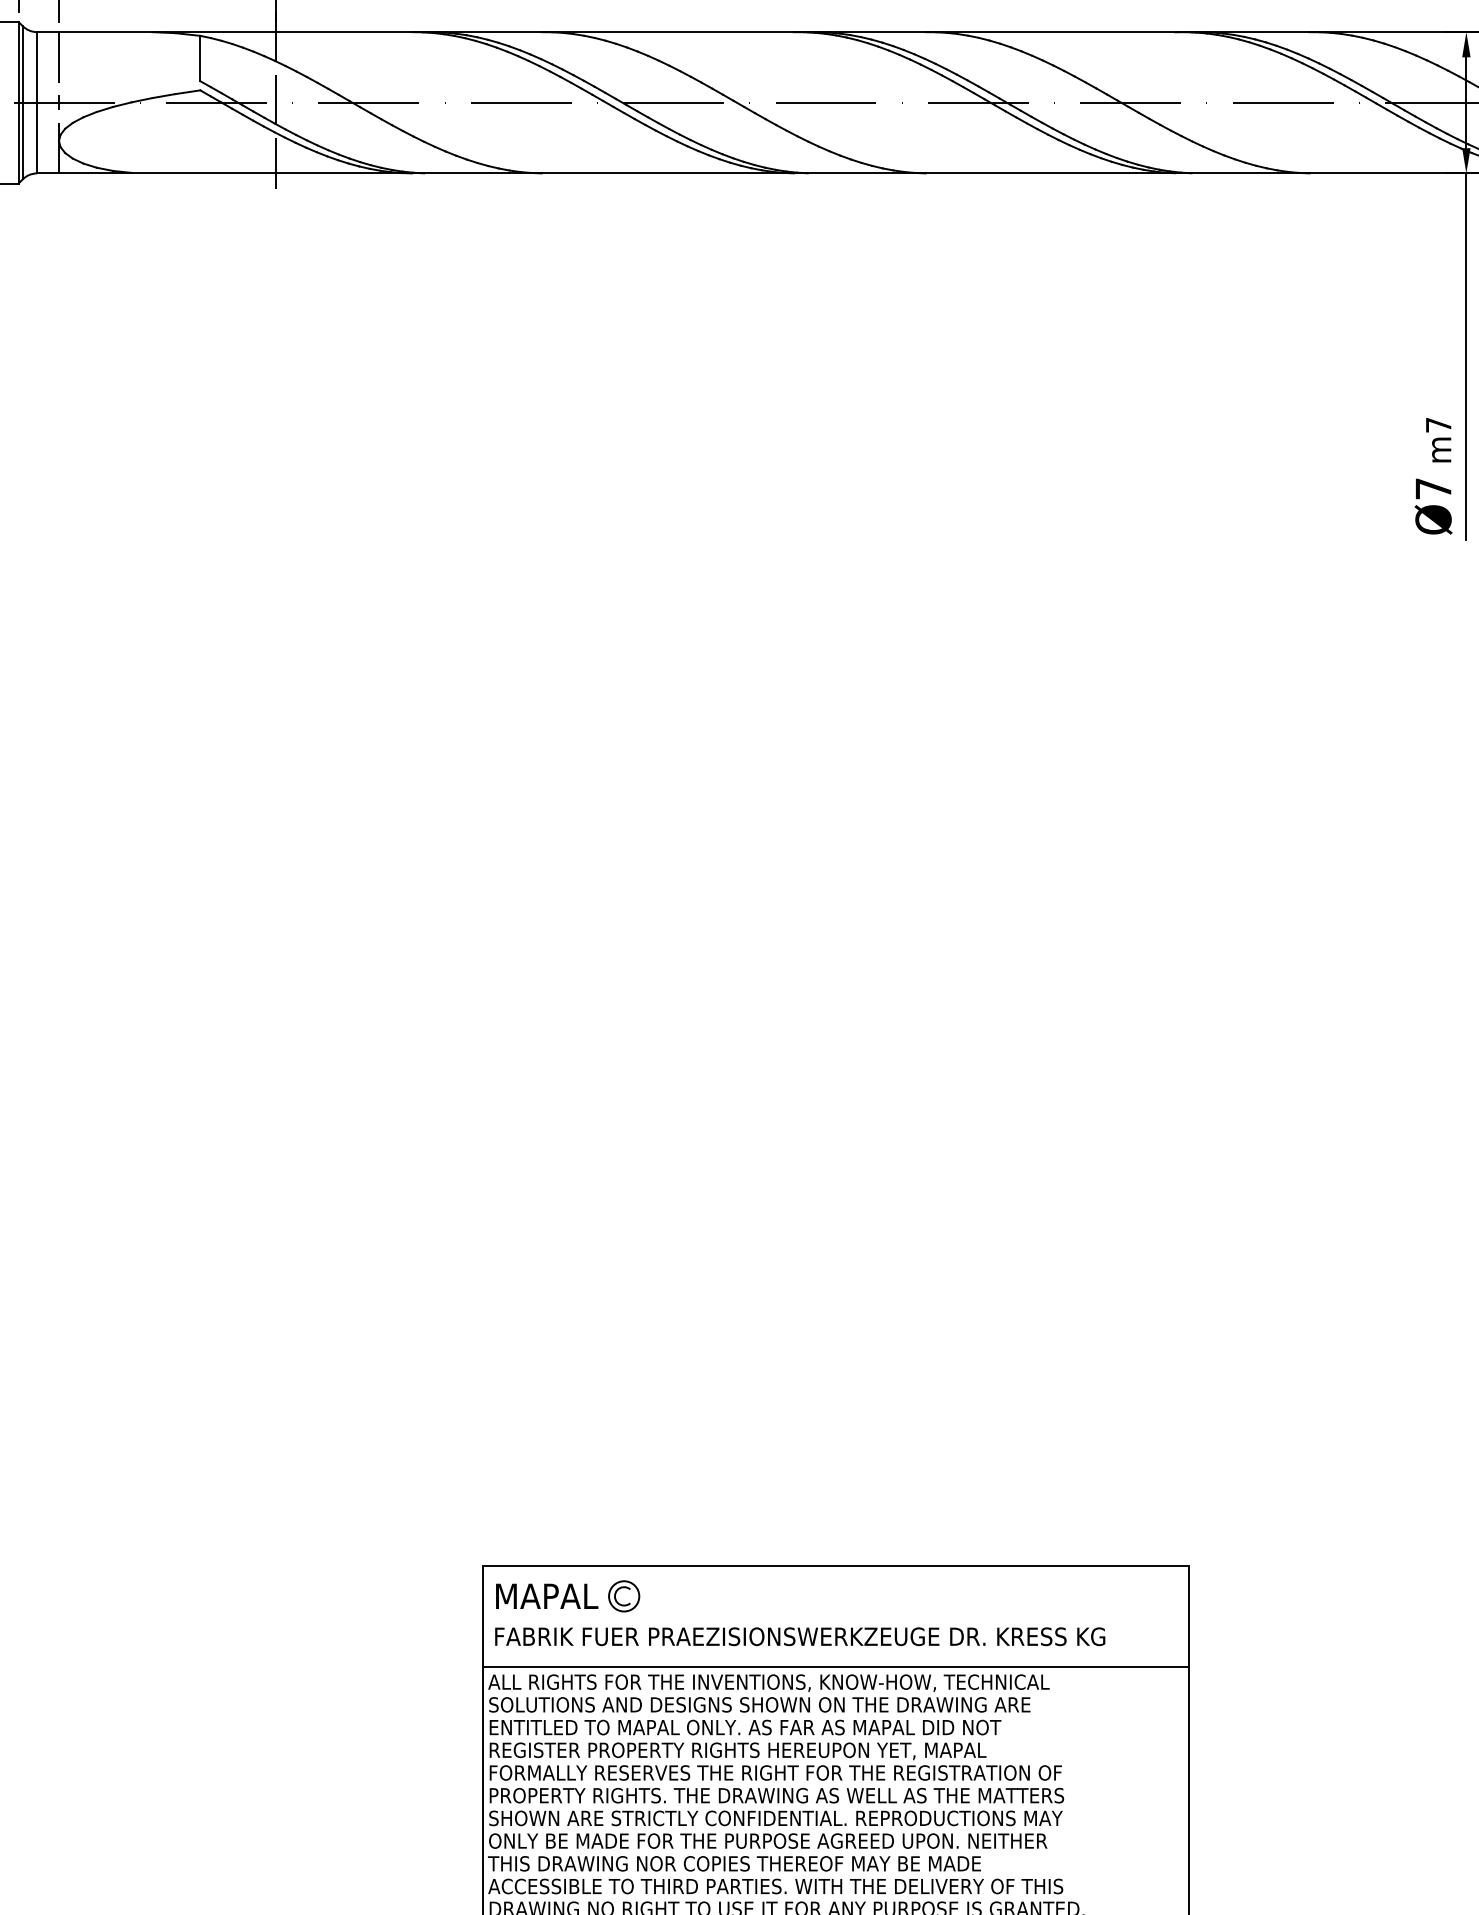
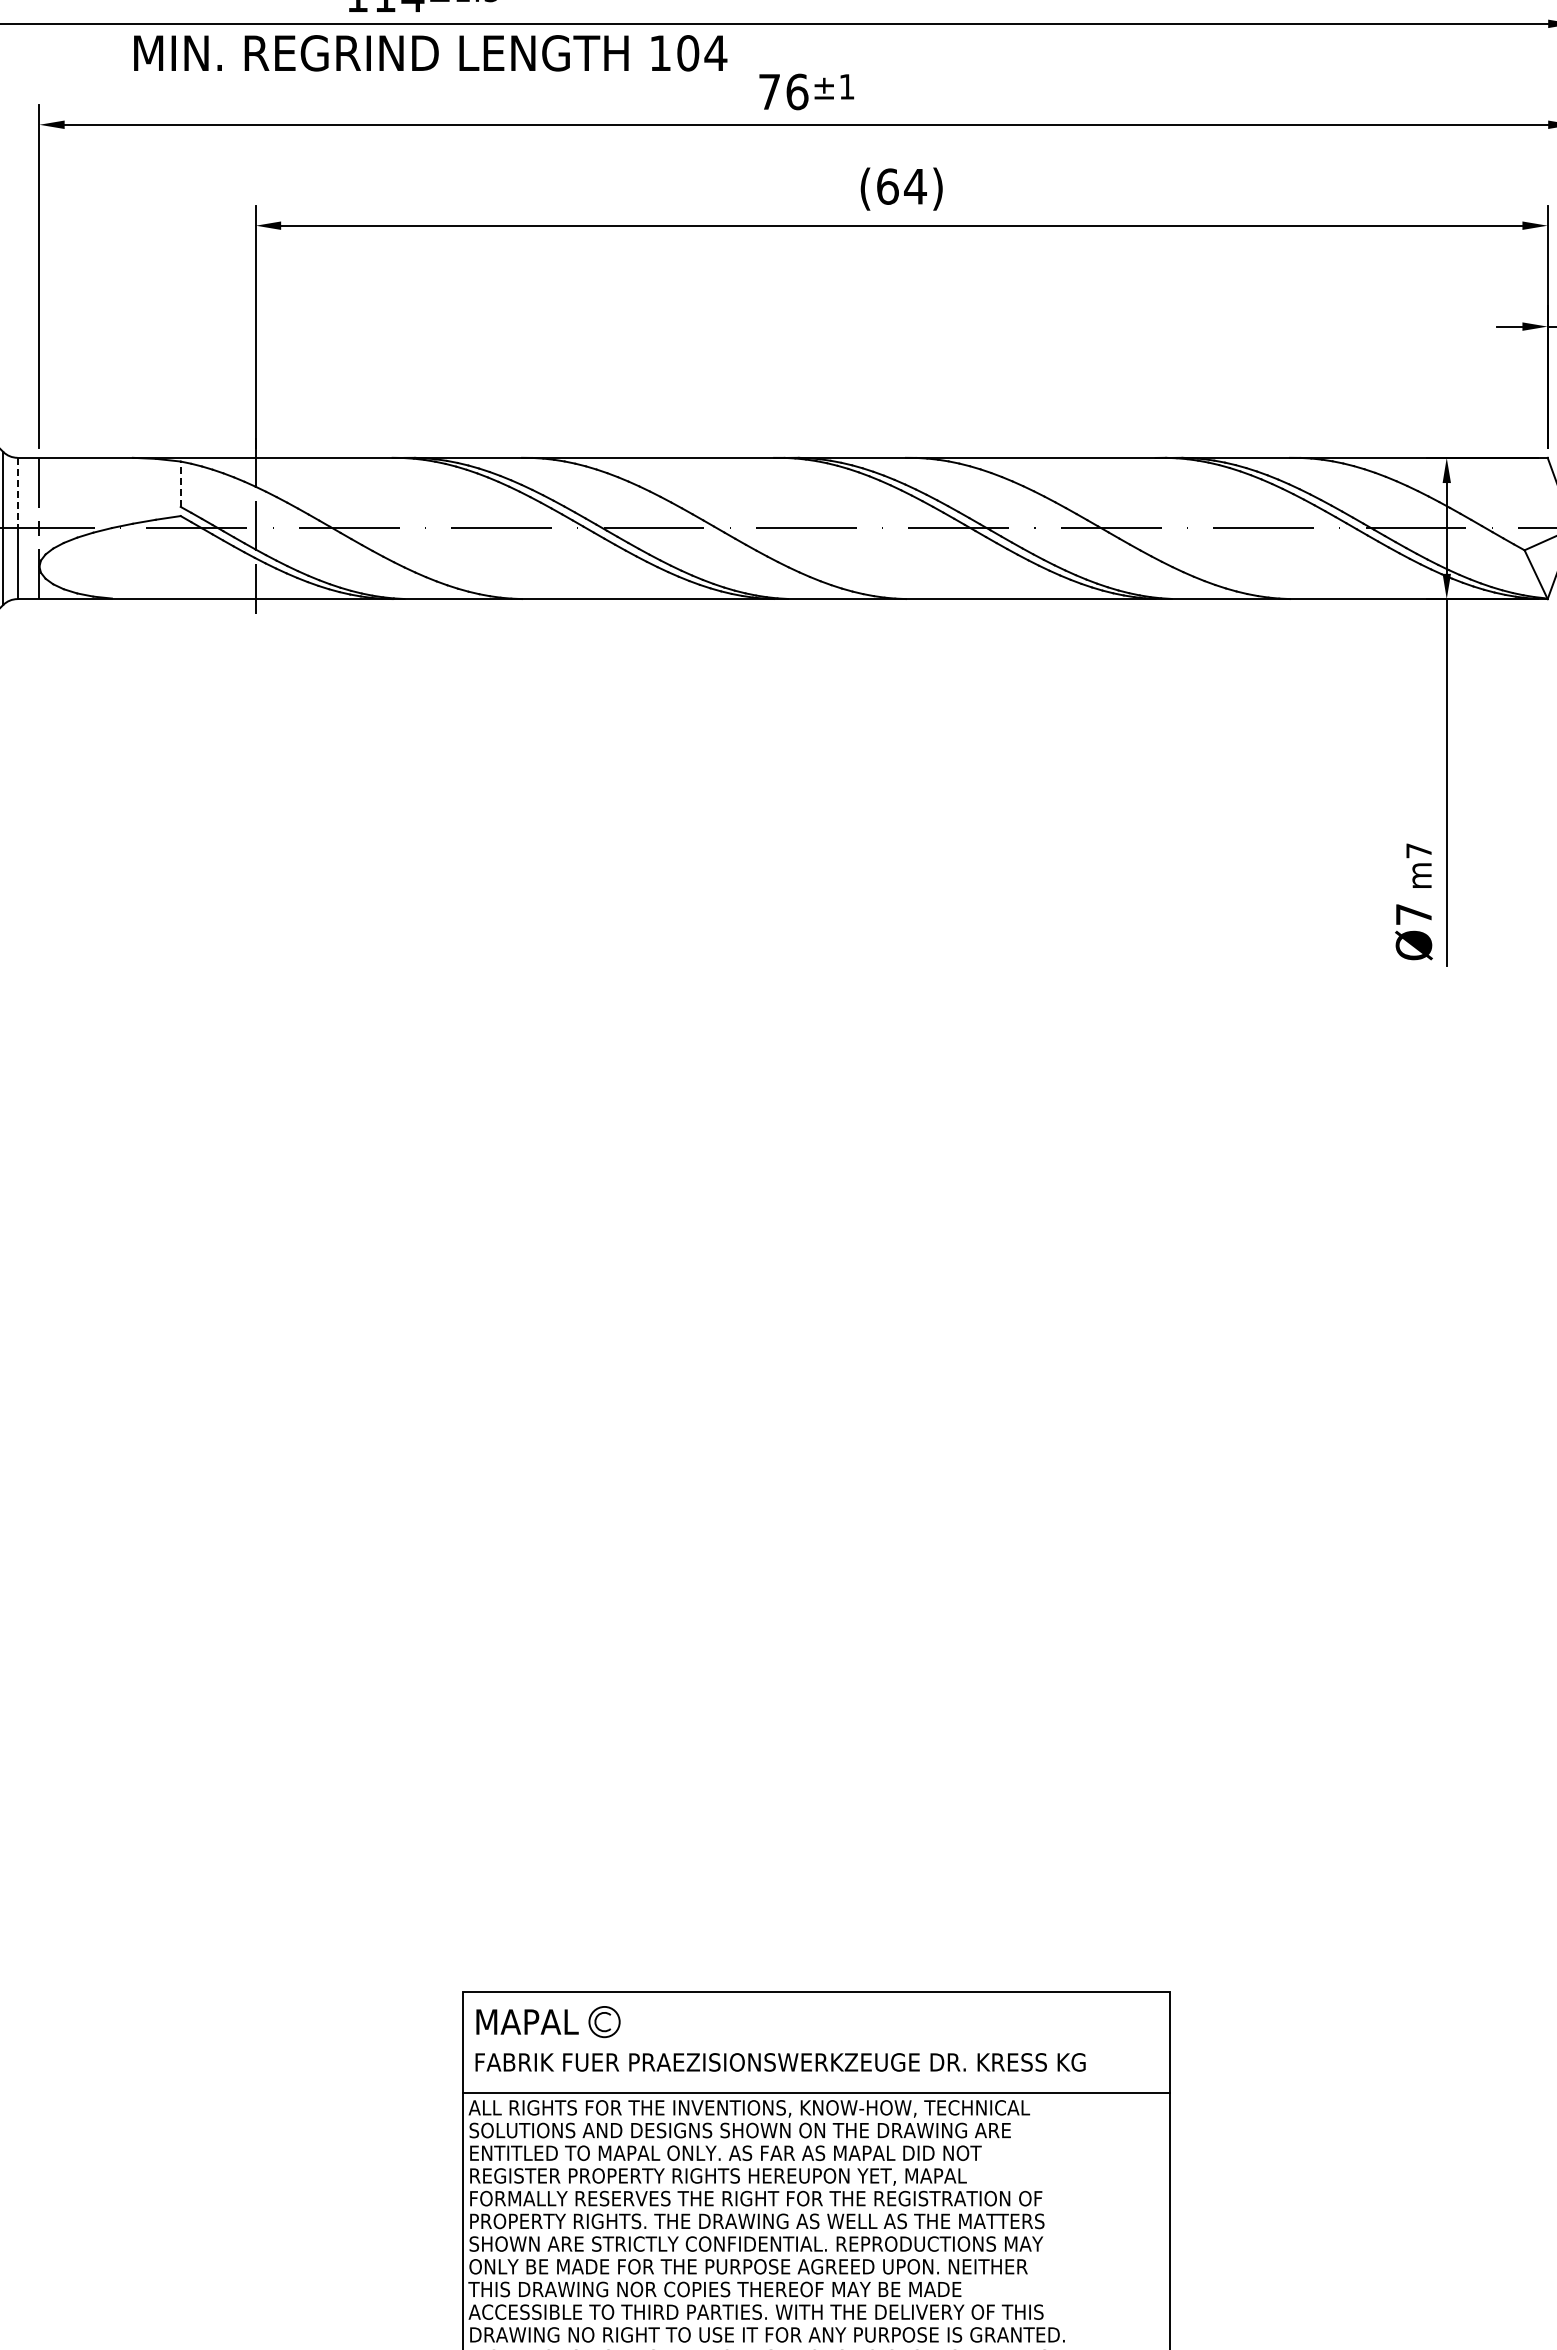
line: (200, 58) -> (180, 484), solid -> dashed
line: (37, 67) -> (17, 493), solid -> dashed

